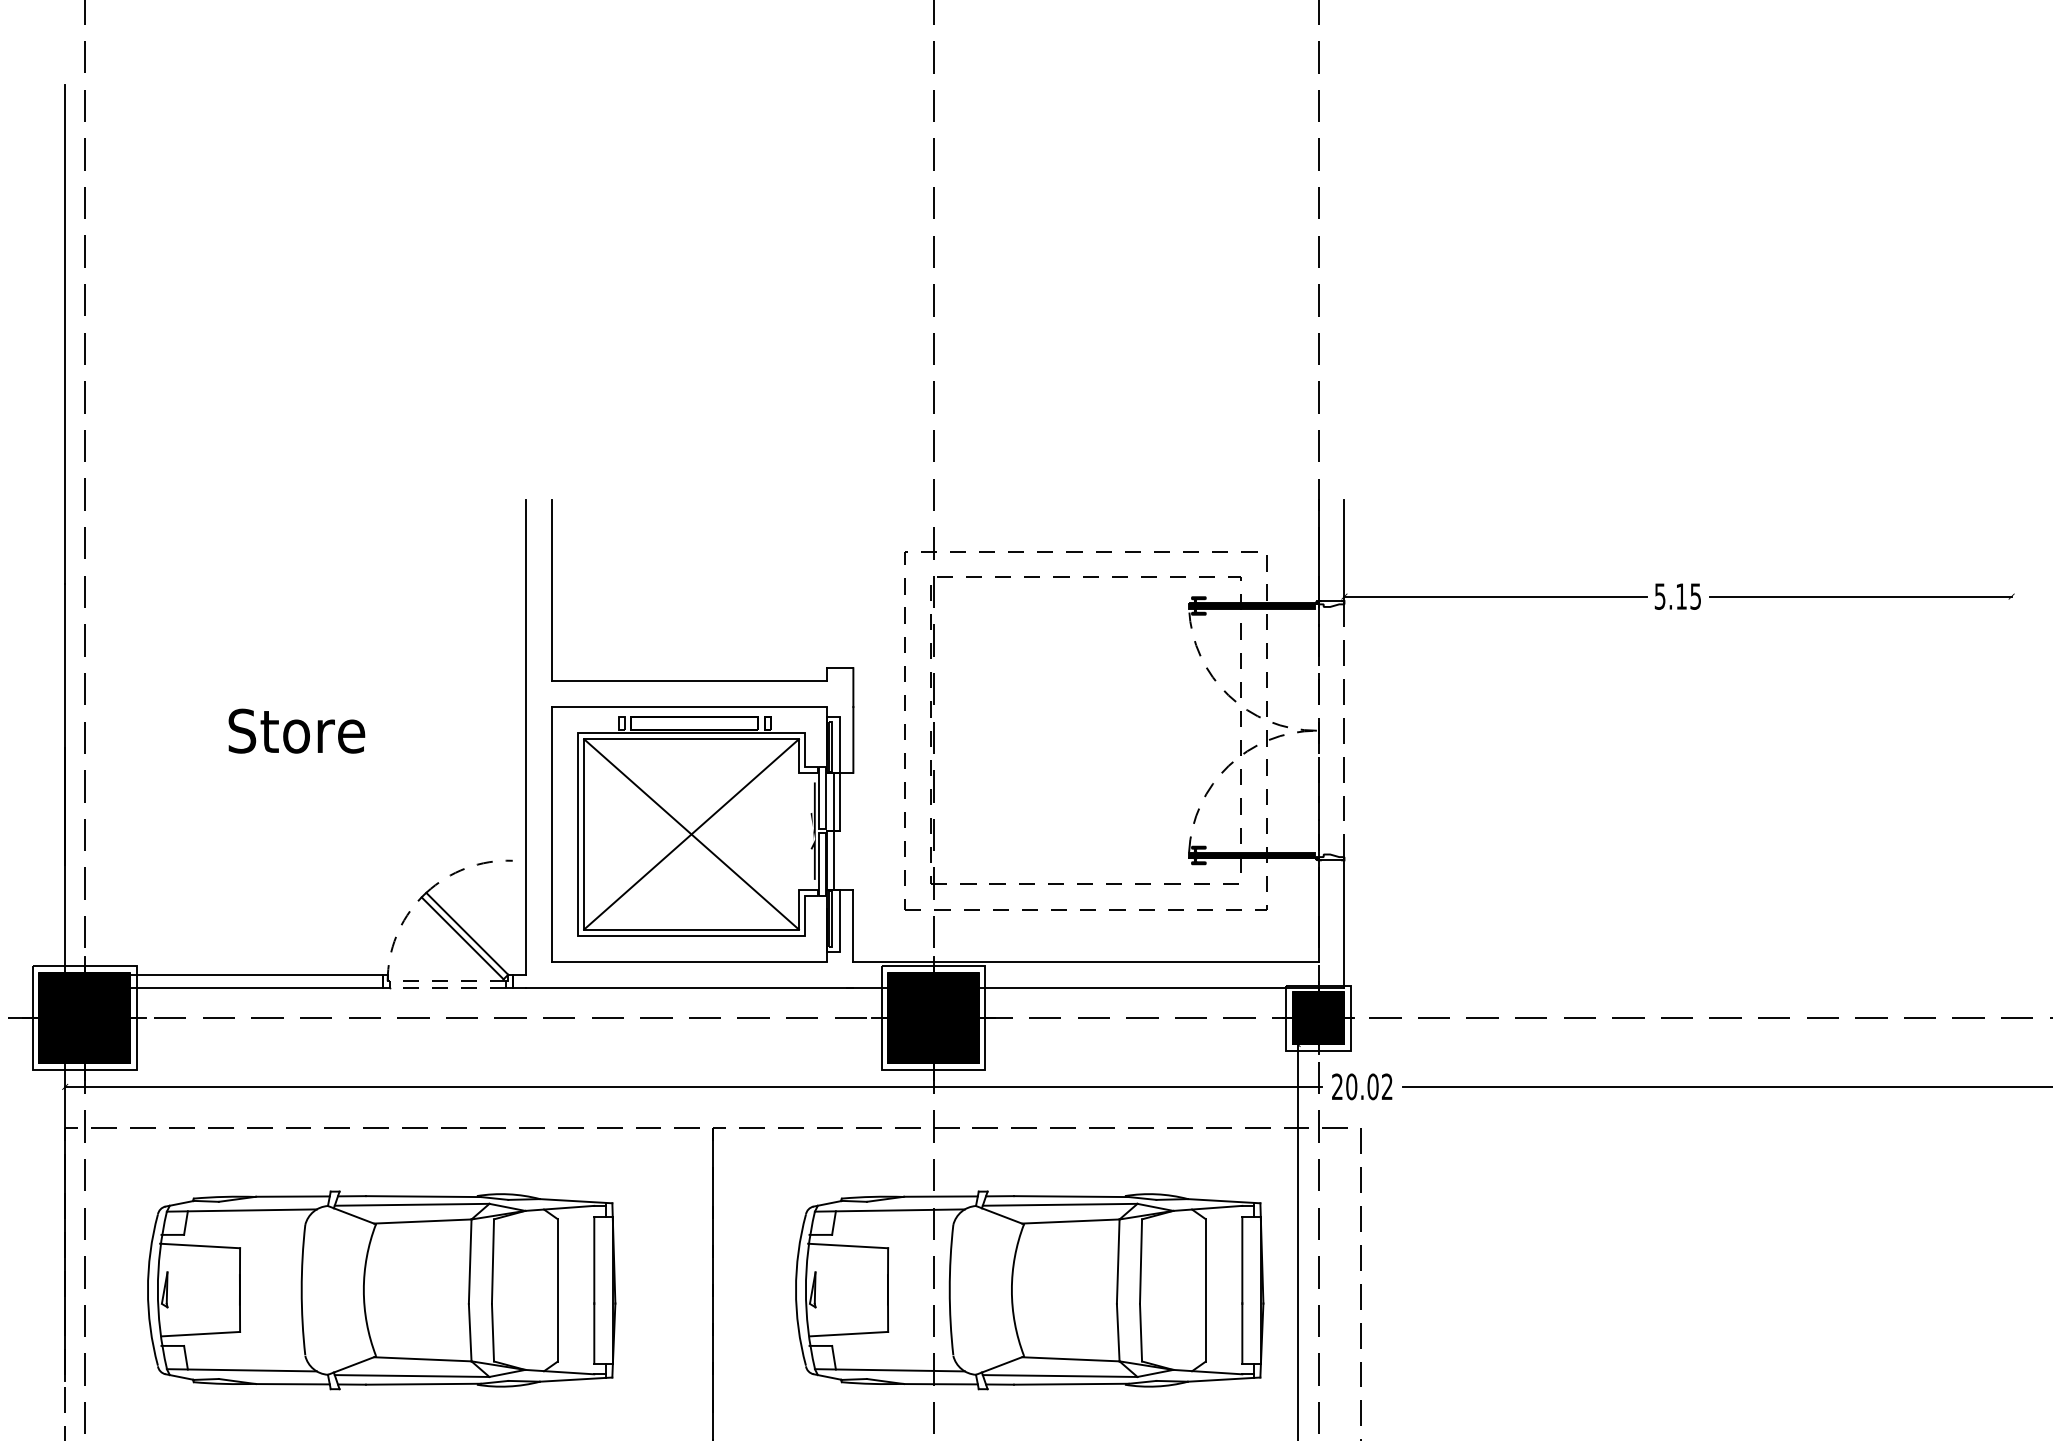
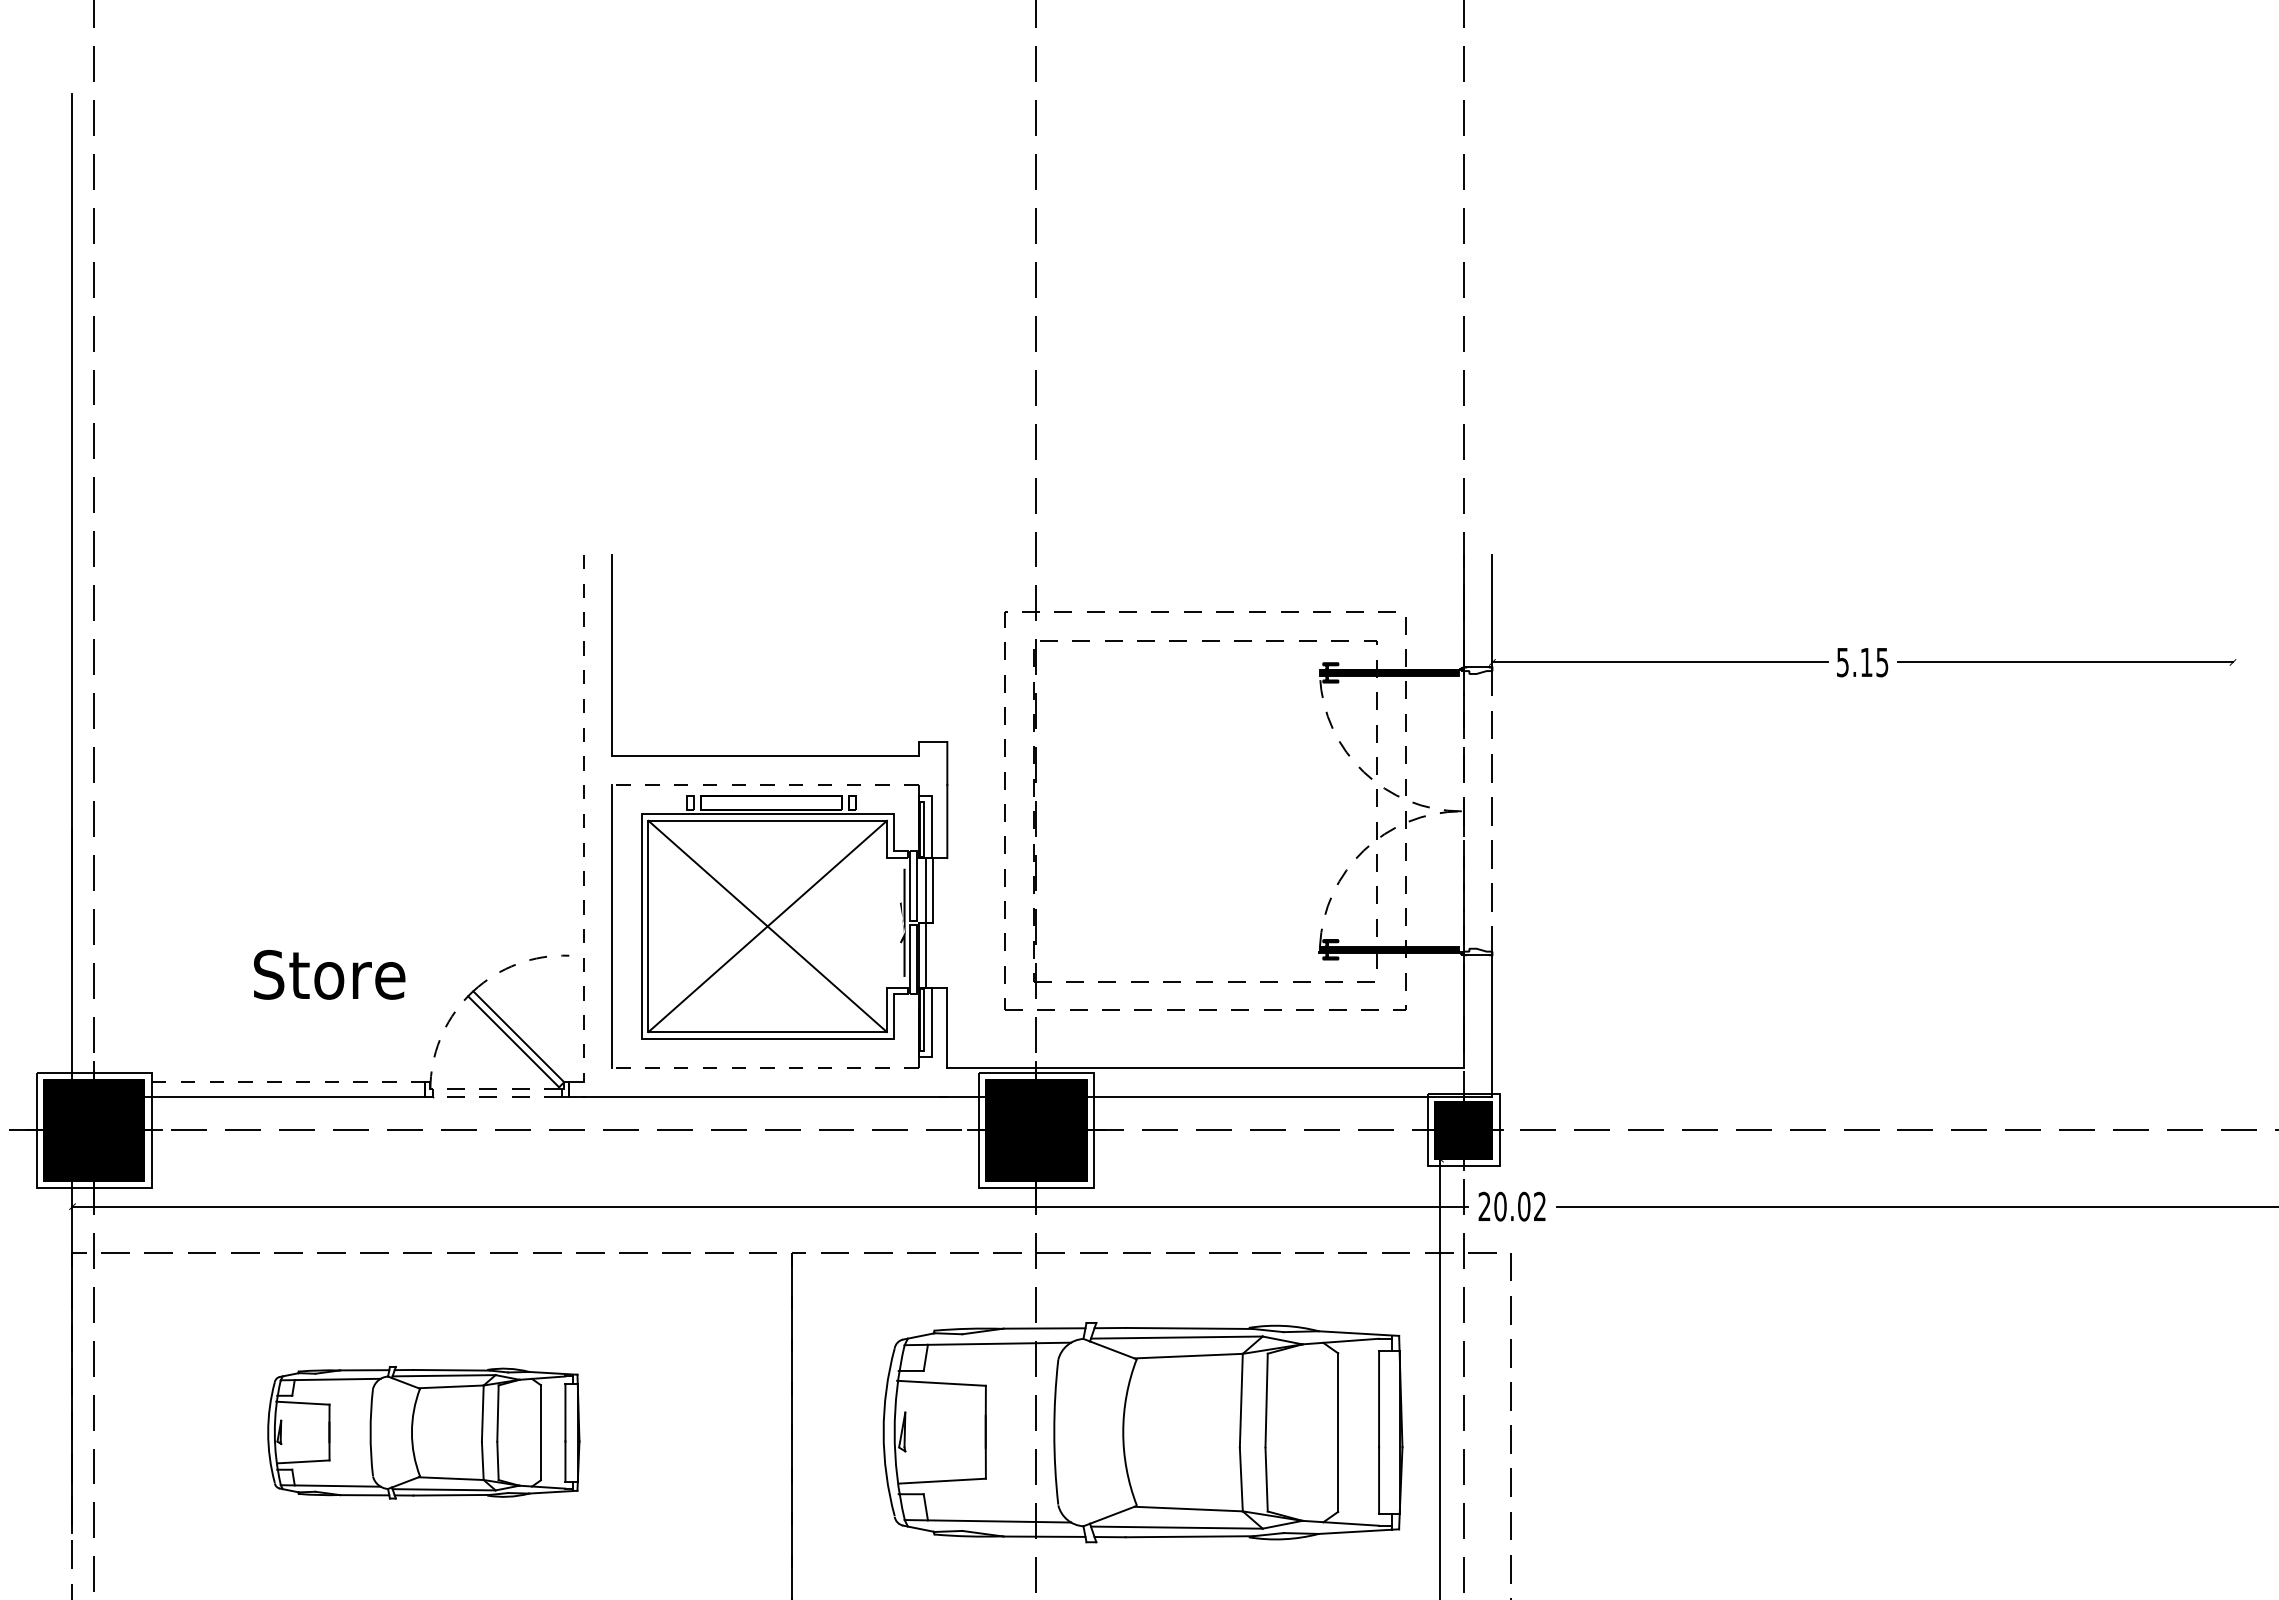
line: (688, 707) -> (764, 785), solid -> dashed
text: (296, 730) -> (329, 974), moved
line: (525, 737) -> (583, 818), solid -> dashed
line: (688, 961) -> (764, 1067), solid -> dashed
line: (256, 975) -> (284, 1082), solid -> dashed
part: (381, 1290) -> (423, 1432), size x0.6

